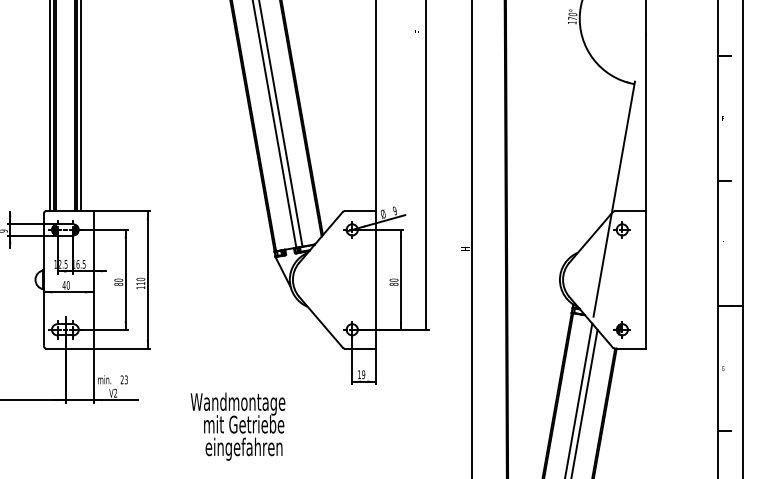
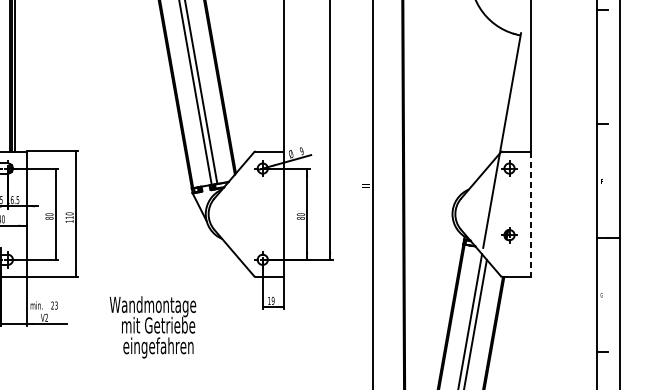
line: (646, 279) -> (531, 213), solid -> dashed
part: (621, 329) -> (508, 234), moved
text: (237, 426) -> (152, 327), moved

